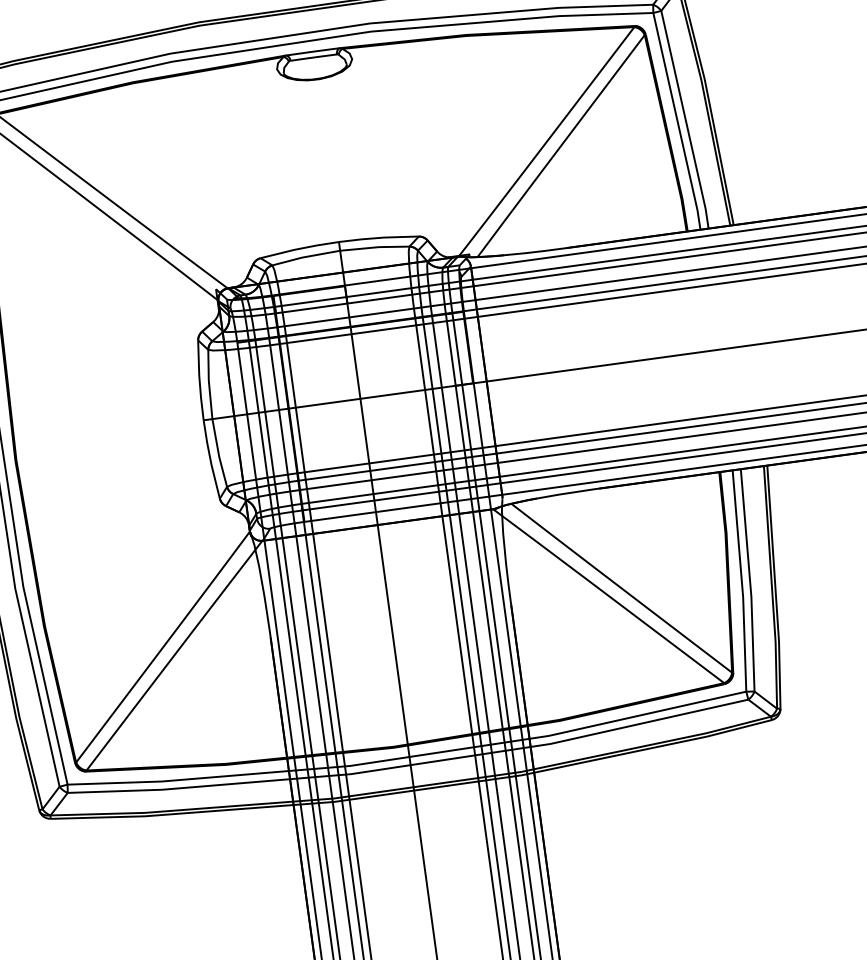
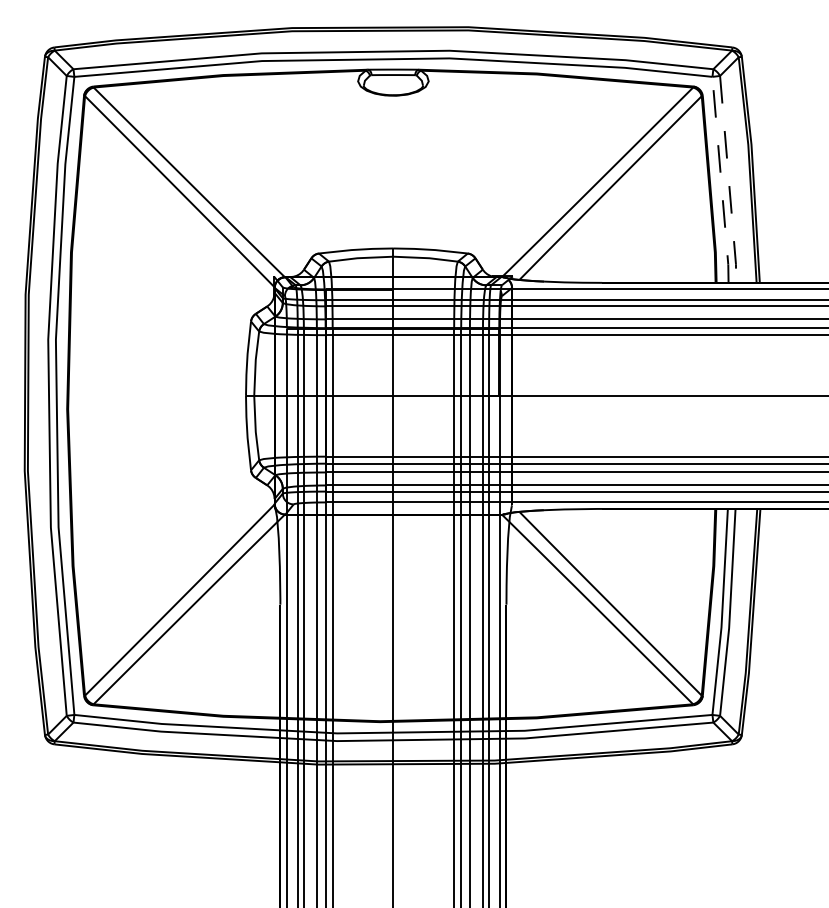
line: (685, 120) -> (728, 180), solid -> dashed
line: (678, 121) -> (721, 180), solid -> dashed

